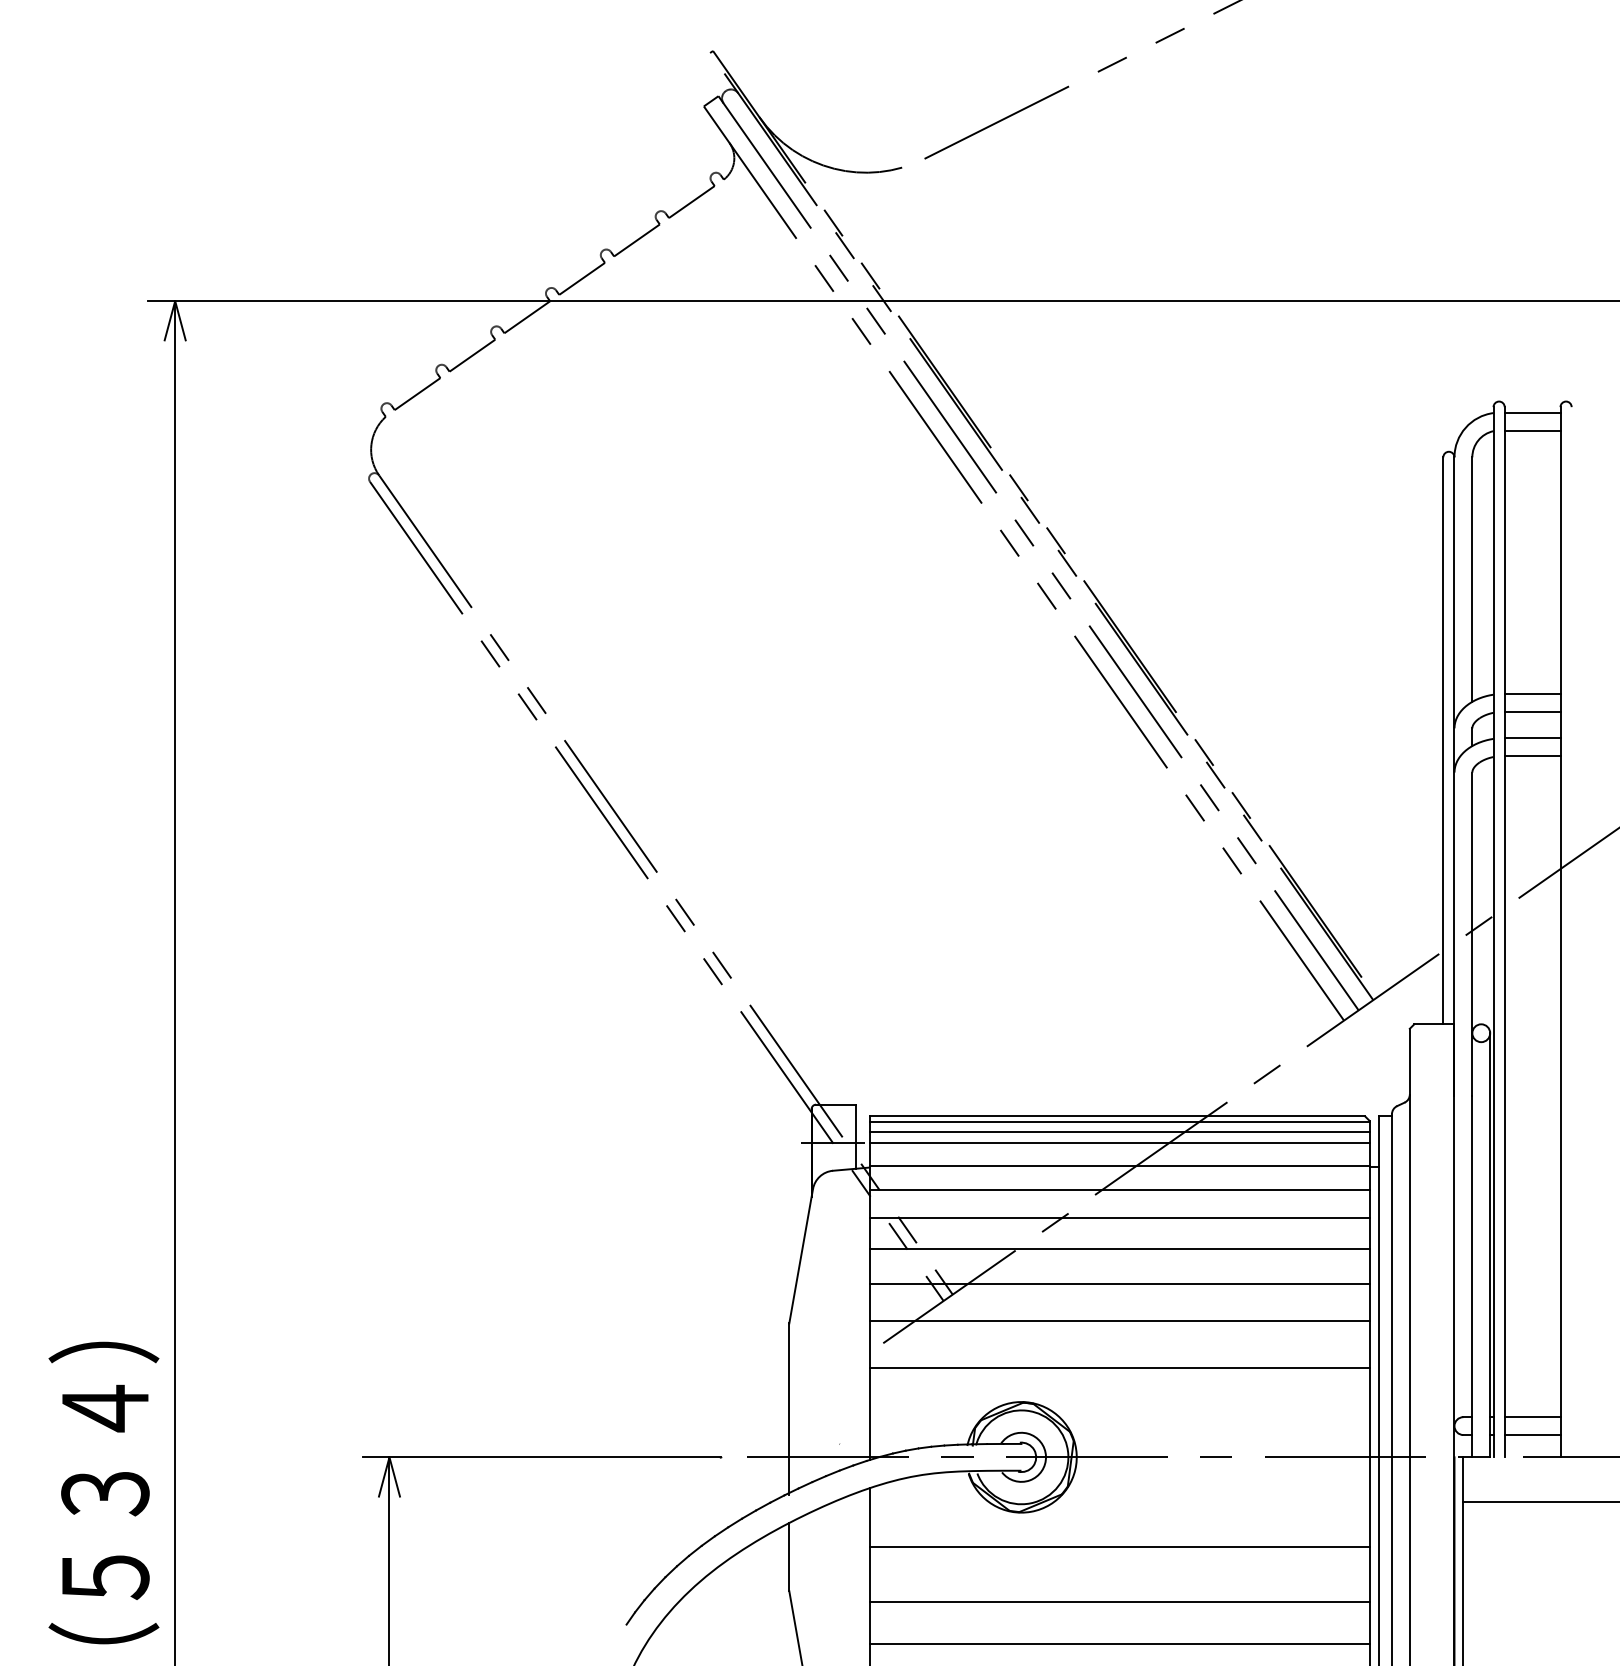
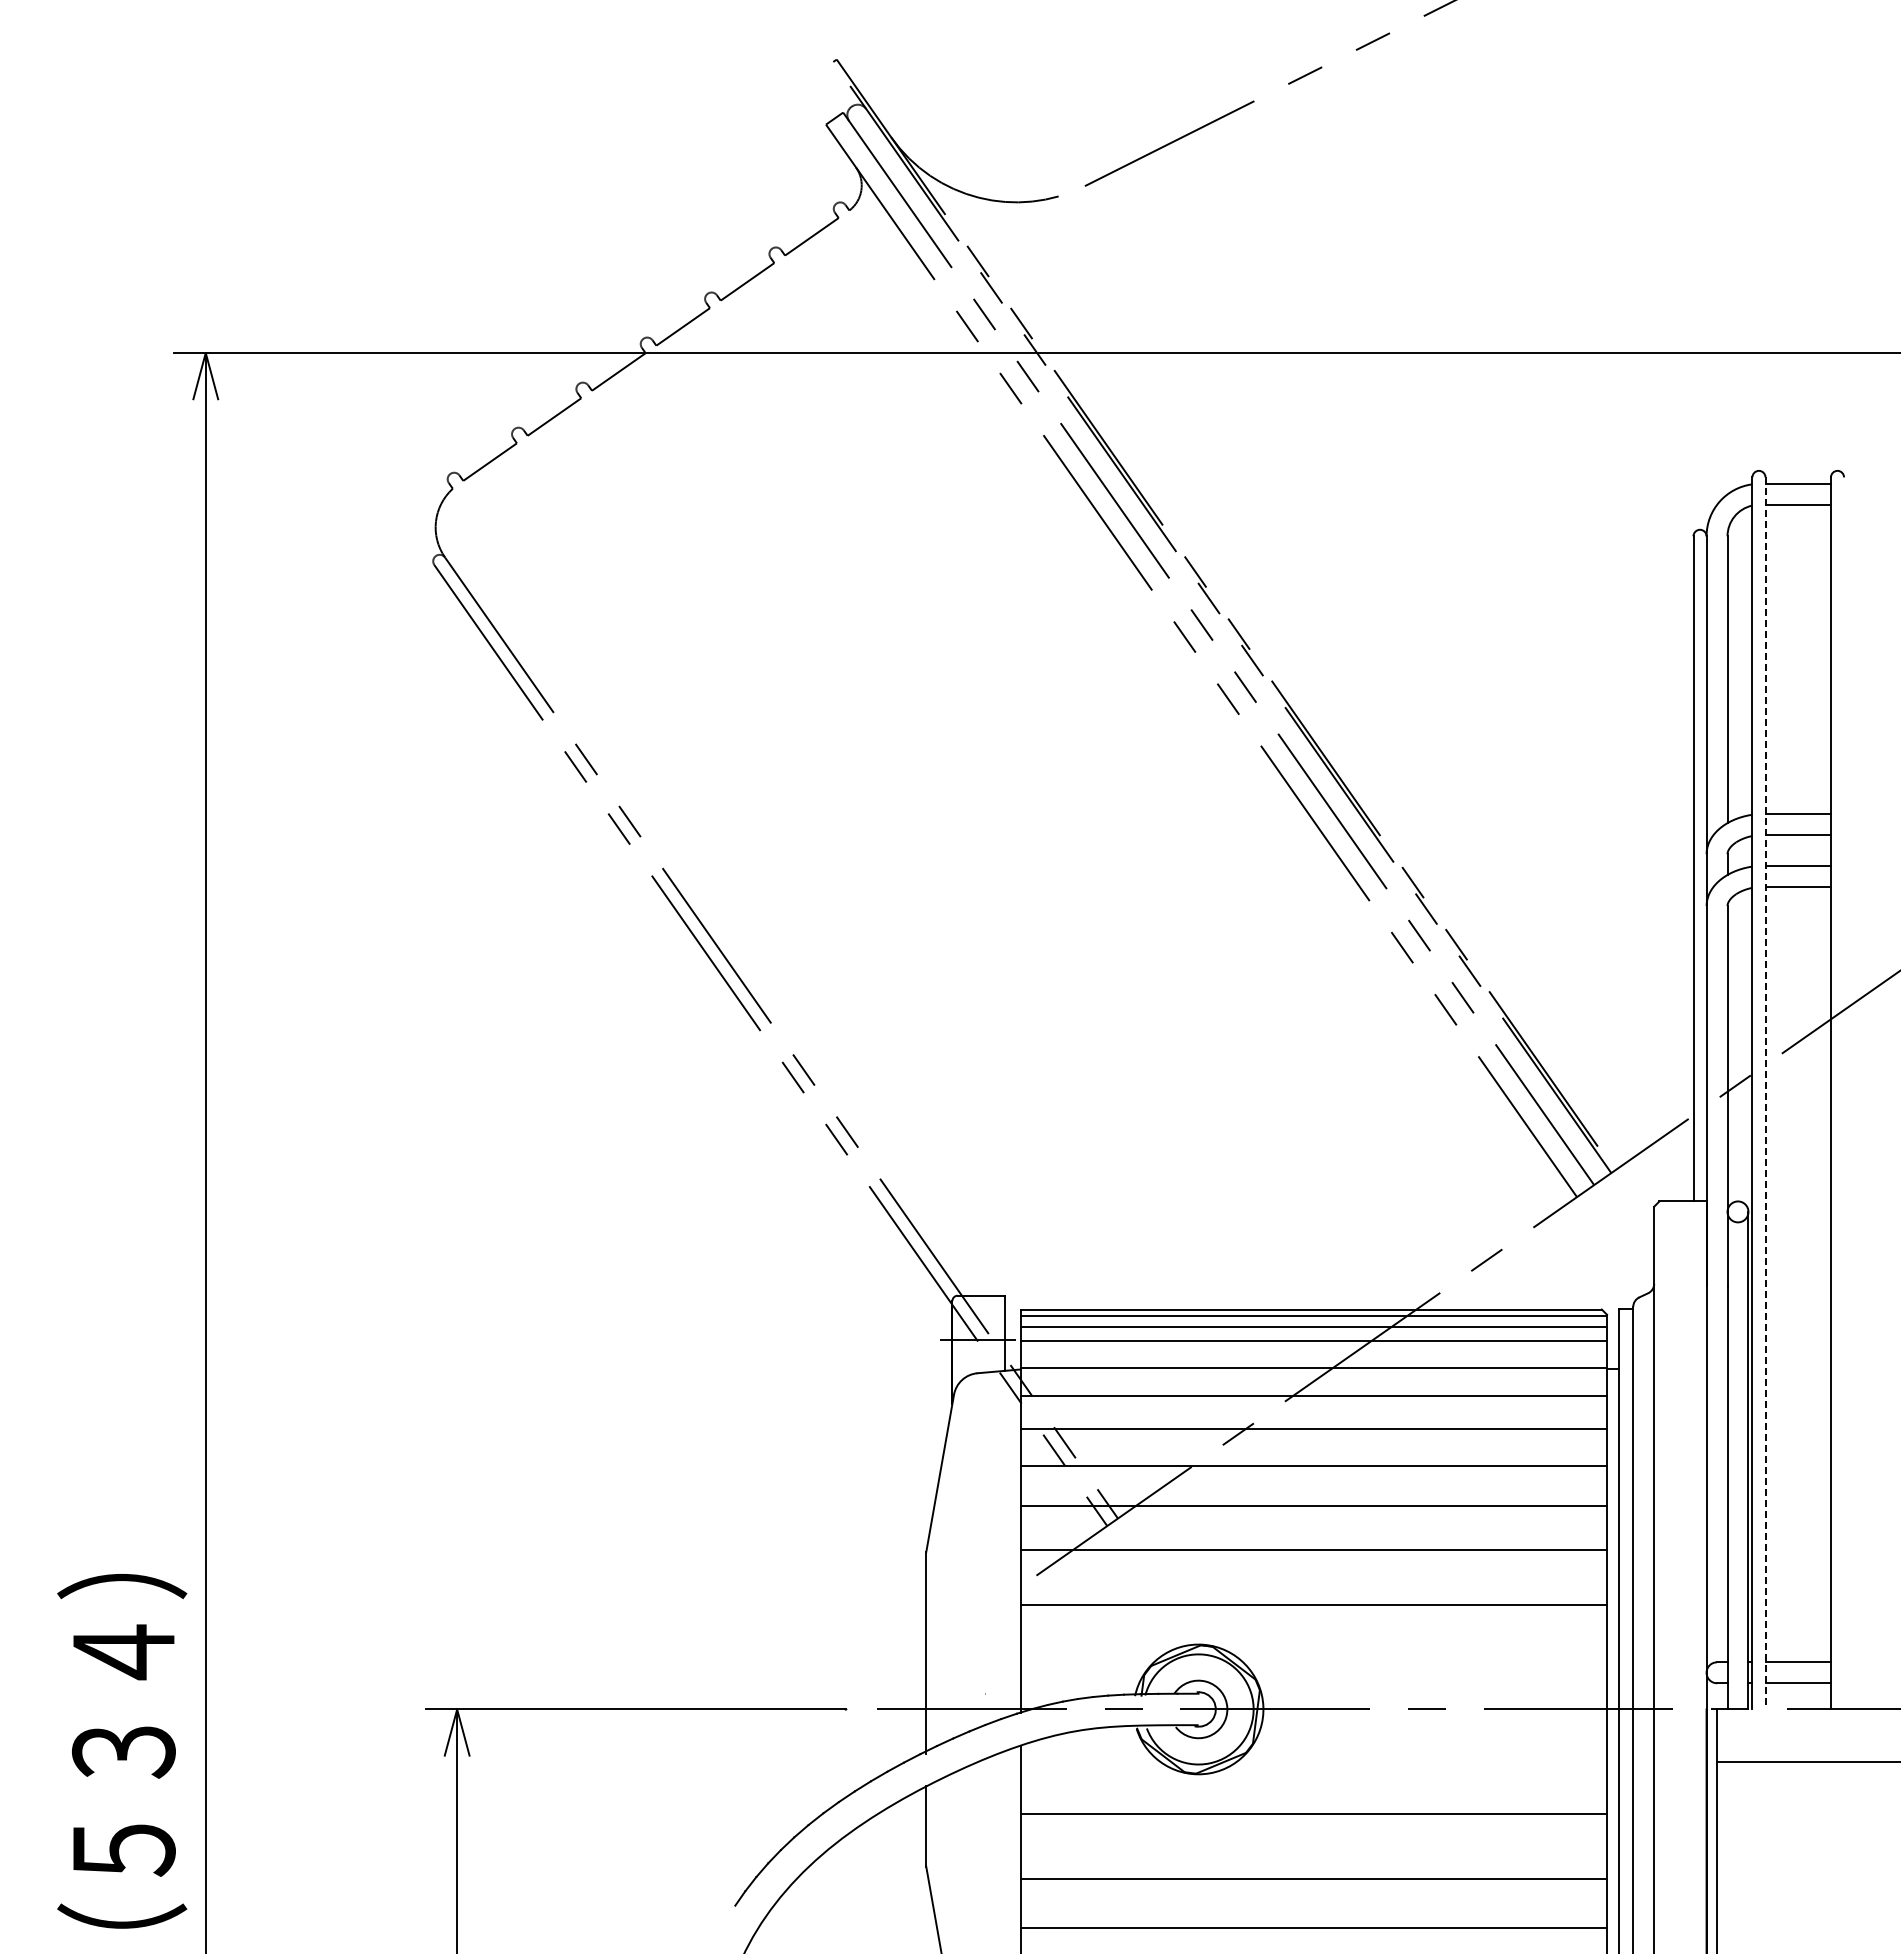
line: (1504, 932) -> (1765, 1093), solid -> dashed

